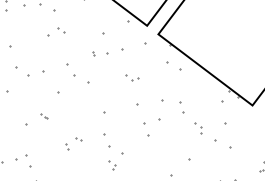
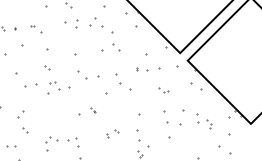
part: (56, 32) -> (111, 48), size x1.4
part: (199, 128) -> (209, 124), moved
part: (145, 129) -> (168, 130), size x1.6

